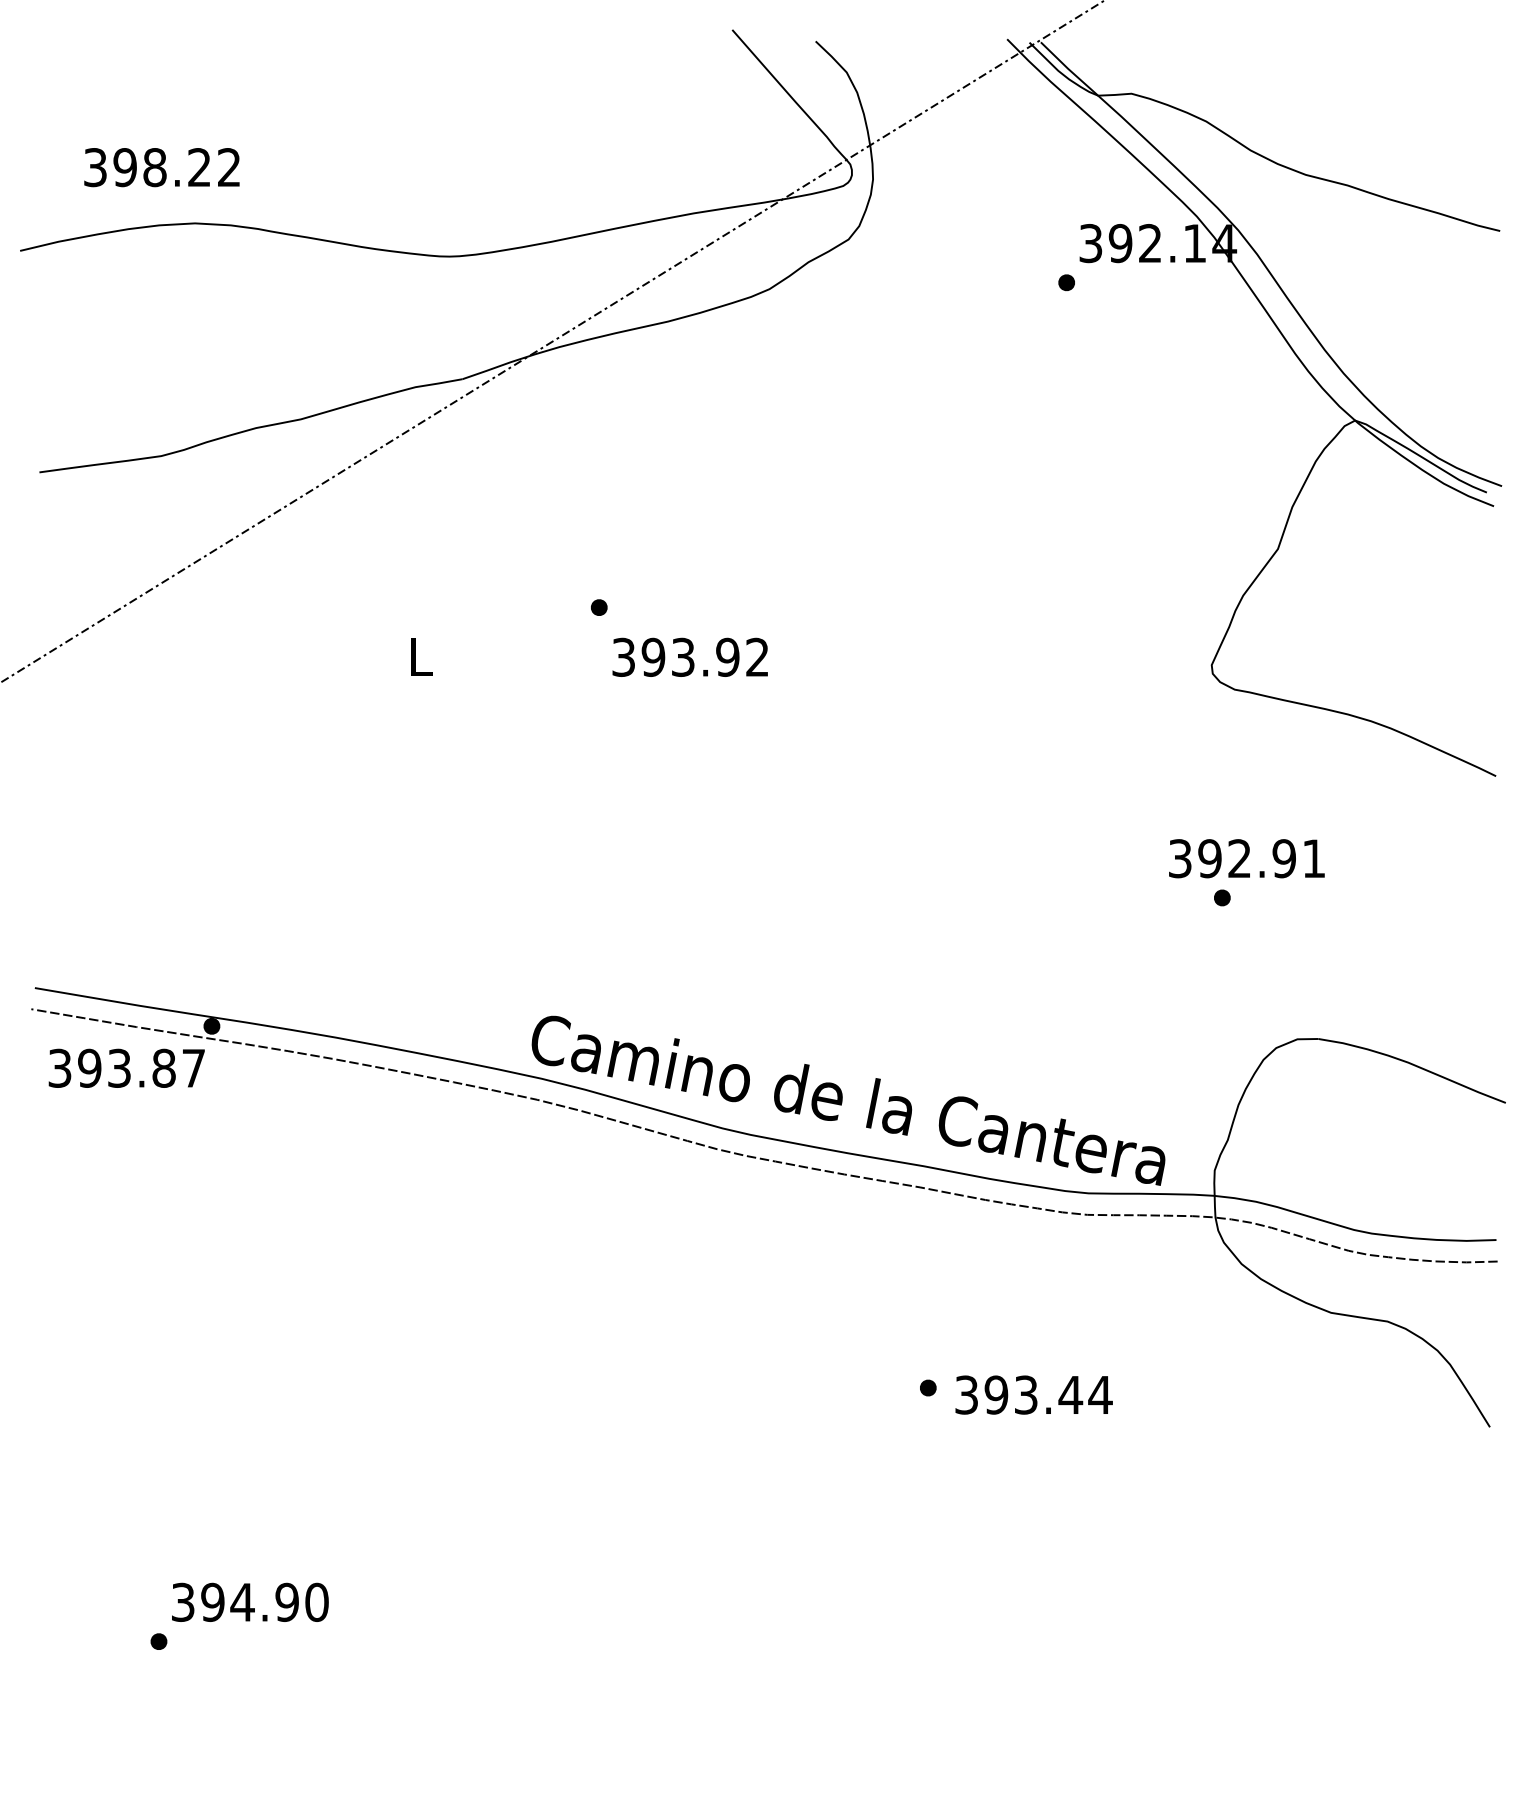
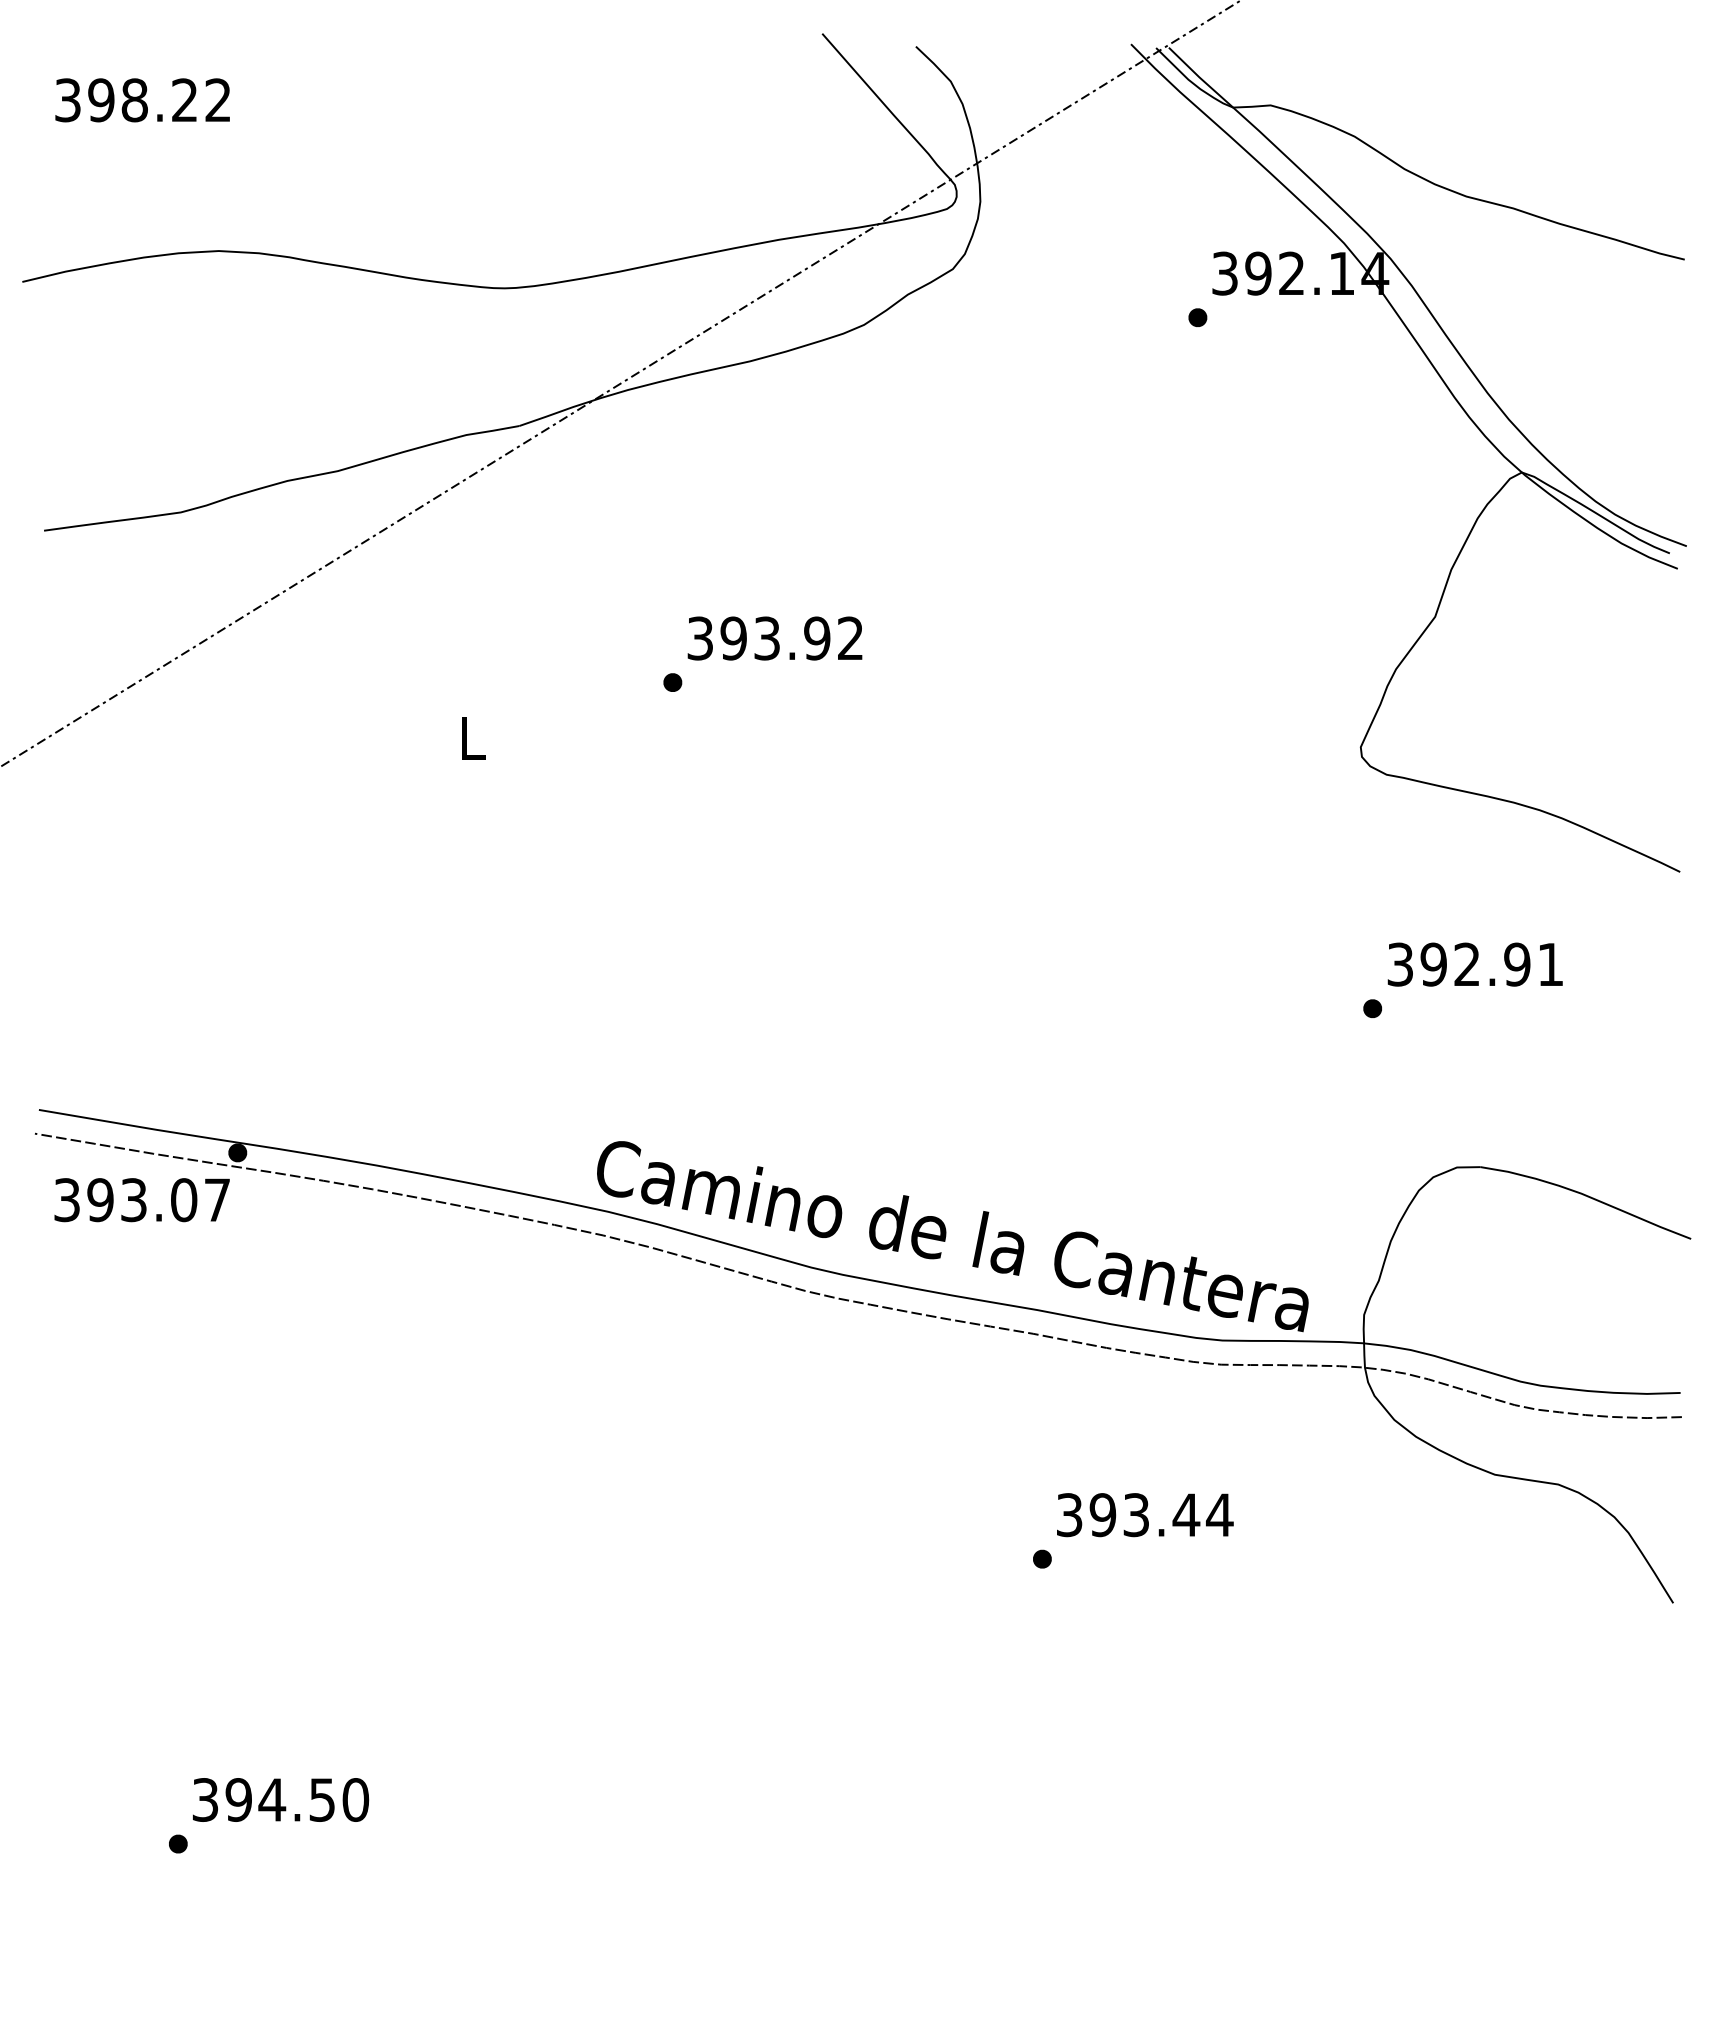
text: (161, 167) -> (142, 100), moved
text: (689, 657) -> (774, 638), moved
text: (1246, 858) -> (1474, 964), moved
text: (164, 1067) -> (184, 1199), 393.87 -> 393.07
text: (1034, 1395) -> (1145, 1515), moved
text: (287, 1601) -> (322, 1799), 394.90 -> 394.50

